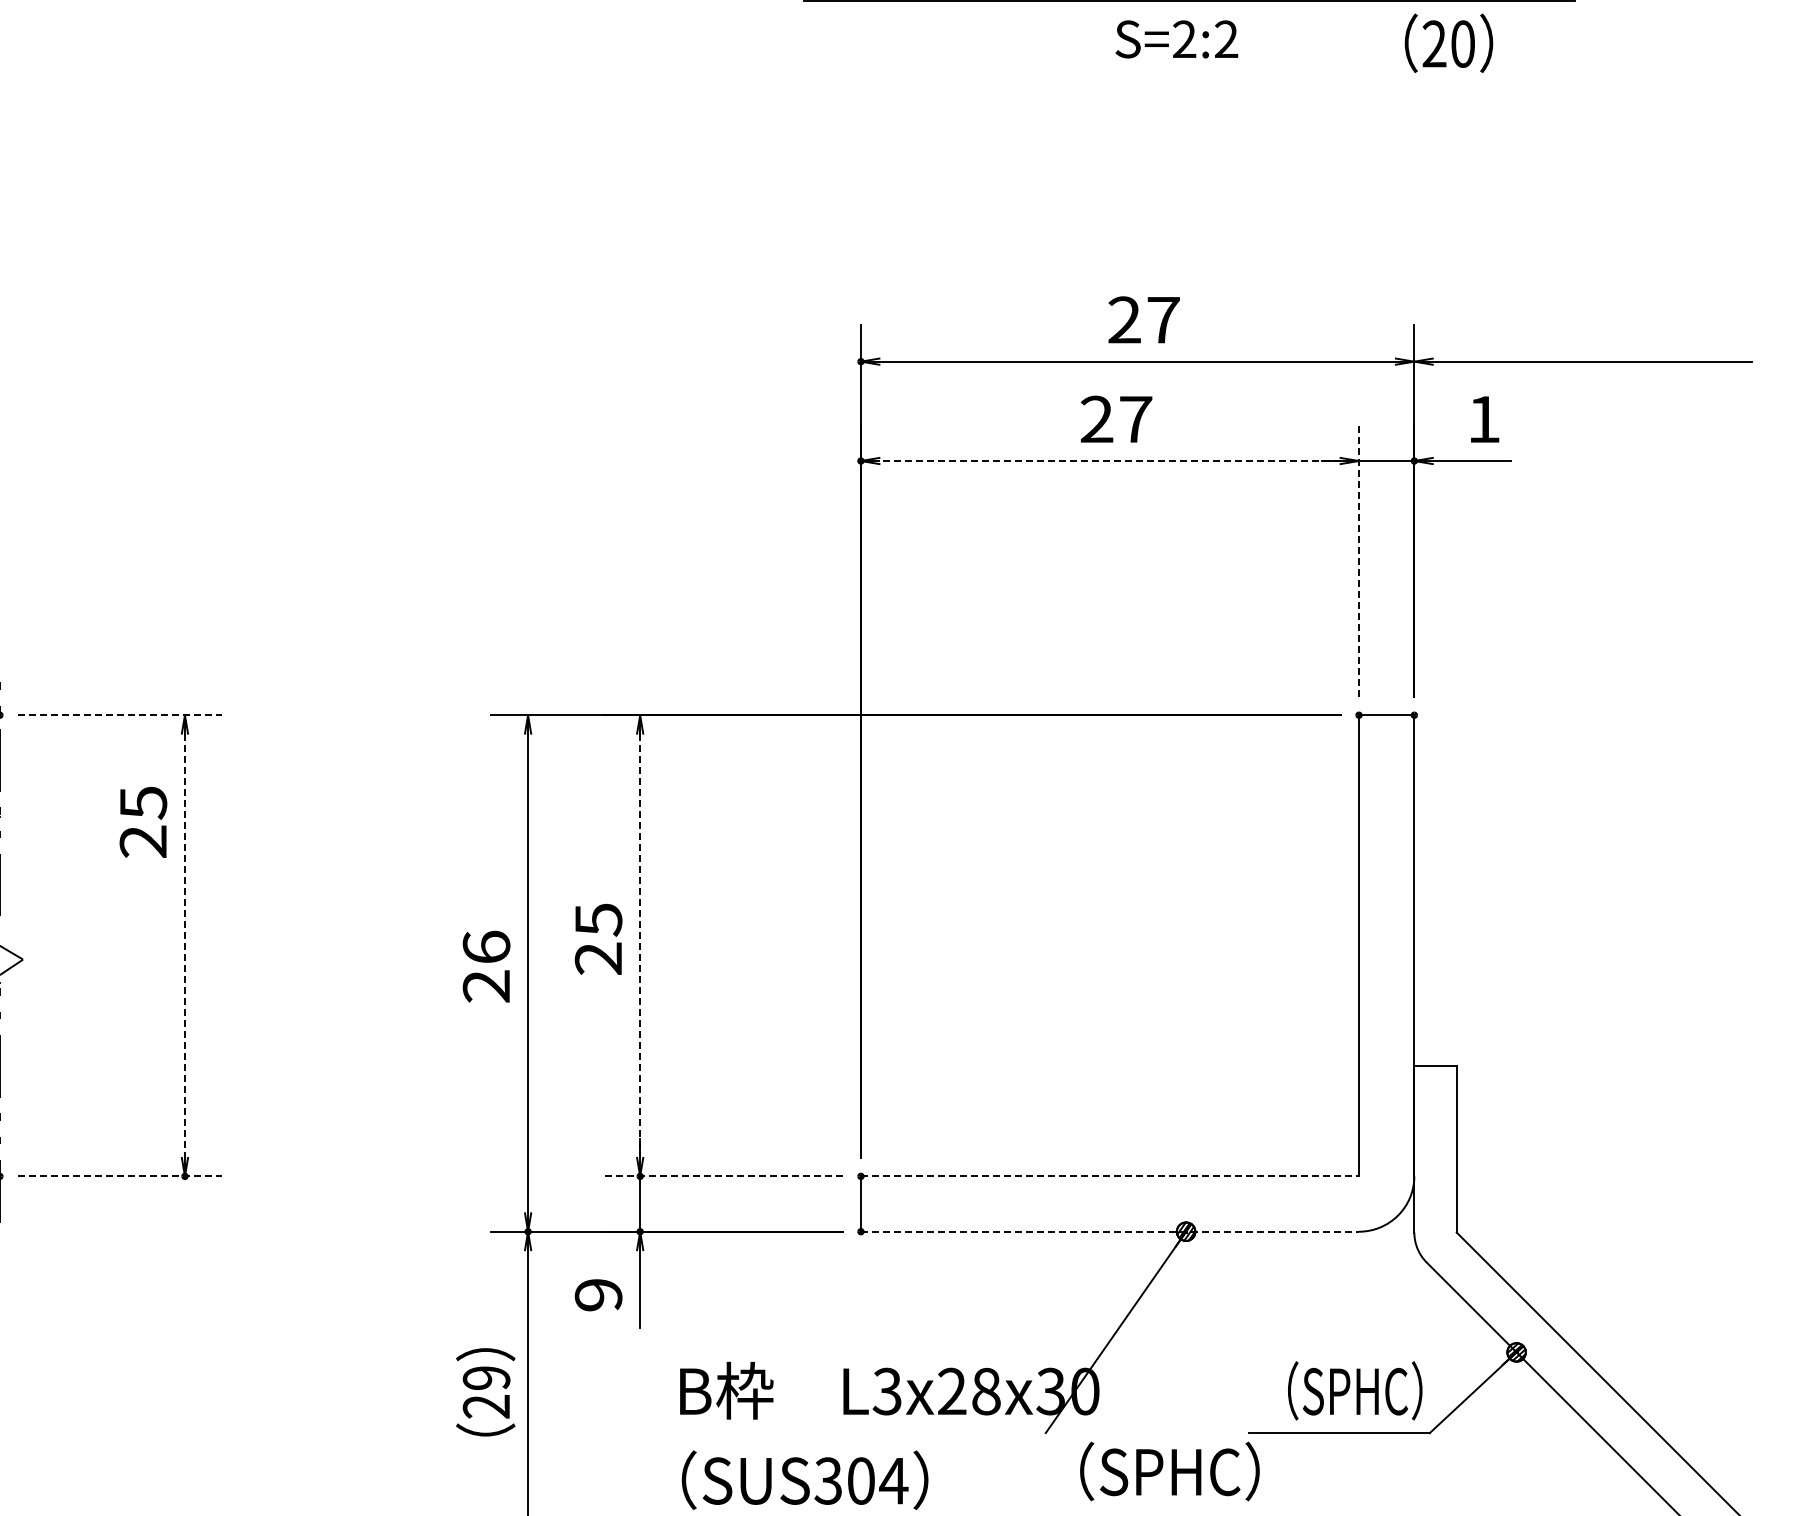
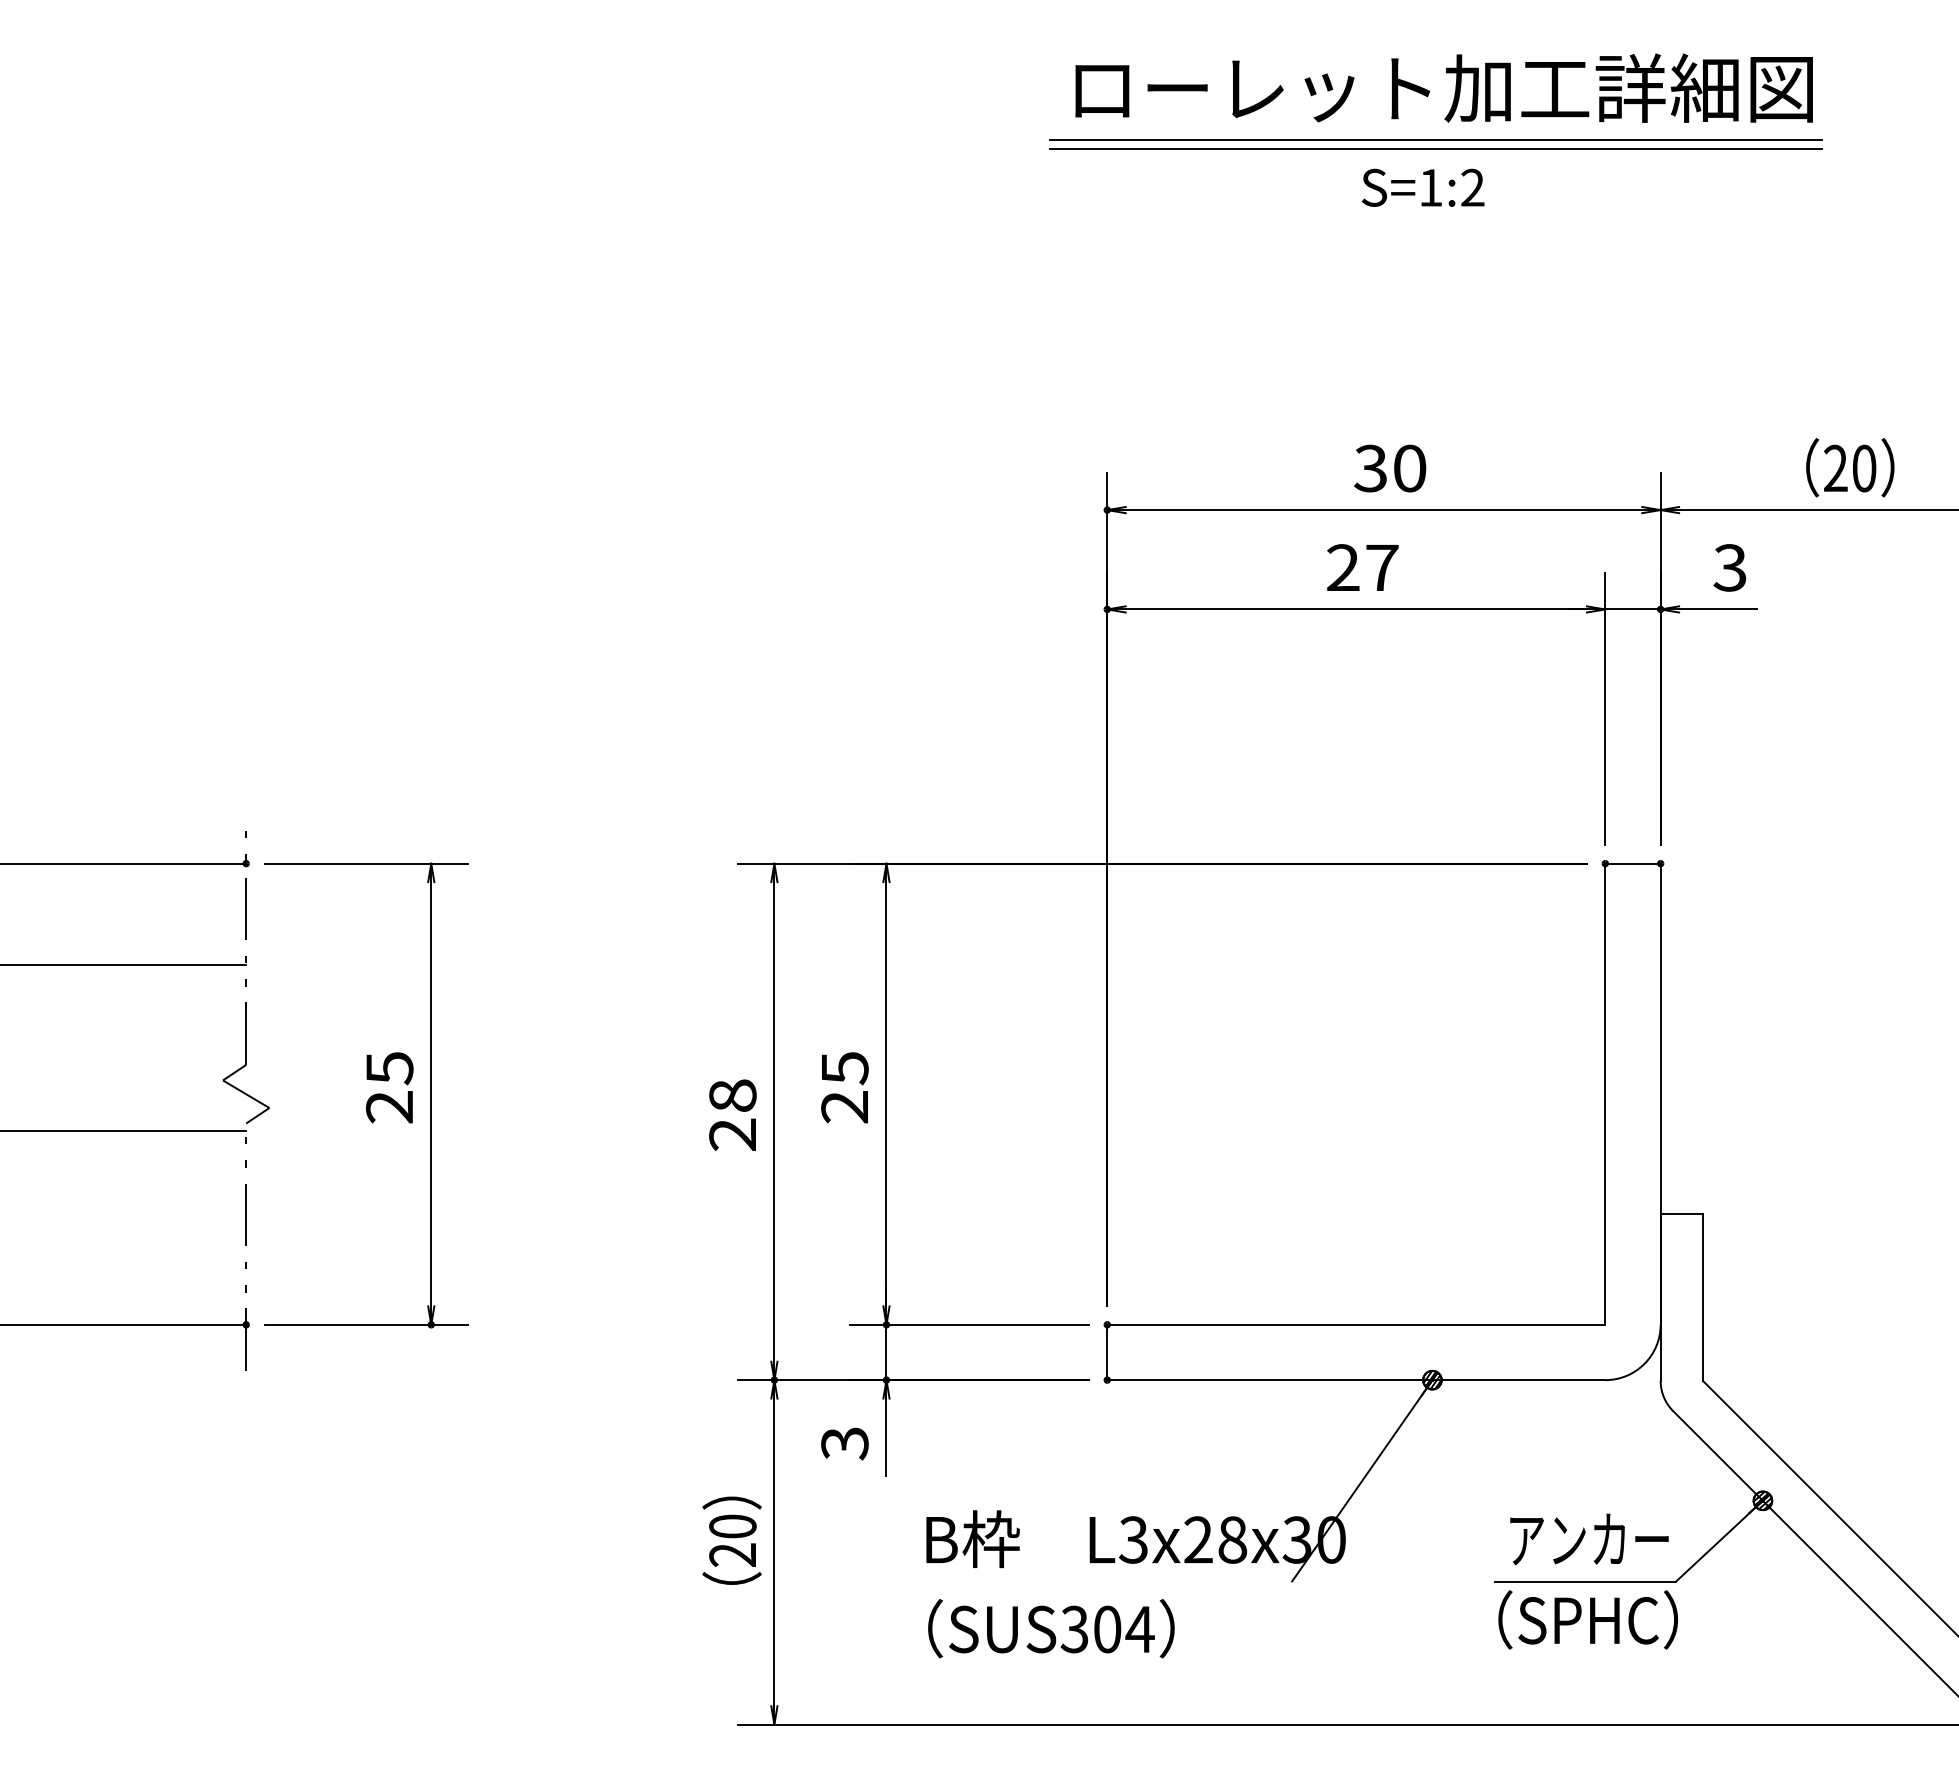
text: (1184, 39) -> (1430, 187), S=2:2 -> S=1:2
text: (1449, 43) -> (1850, 467), moved
text: (1144, 320) -> (1390, 468), 27 -> 30
text: (1483, 419) -> (1729, 567), 1 -> 3
line: (1110, 461) -> (1356, 609), dashed -> solid
line: (1359, 560) -> (1605, 708), dashed -> solid
line: (120, 715) -> (366, 863), dashed -> solid
text: (143, 822) -> (389, 1087), moved
line: (185, 946) -> (431, 1094), dashed -> solid
line: (640, 946) -> (886, 1094), dashed -> solid
text: (486, 947) -> (732, 1095), 26 -> 28
line: (120, 1176) -> (366, 1324), dashed -> solid
line: (723, 1176) -> (969, 1324), dashed -> solid
line: (1110, 1176) -> (1356, 1324), dashed -> solid
line: (1110, 1232) -> (1356, 1380), dashed -> solid
text: (598, 1295) -> (844, 1443), 9 -> 3
text: (486, 1378) -> (732, 1526), 29 -> 20
text: (1343, 1390) -> (1589, 1538), （SPHC） -> アンカー
text: (1169, 1471) -> (1587, 1619), moved

